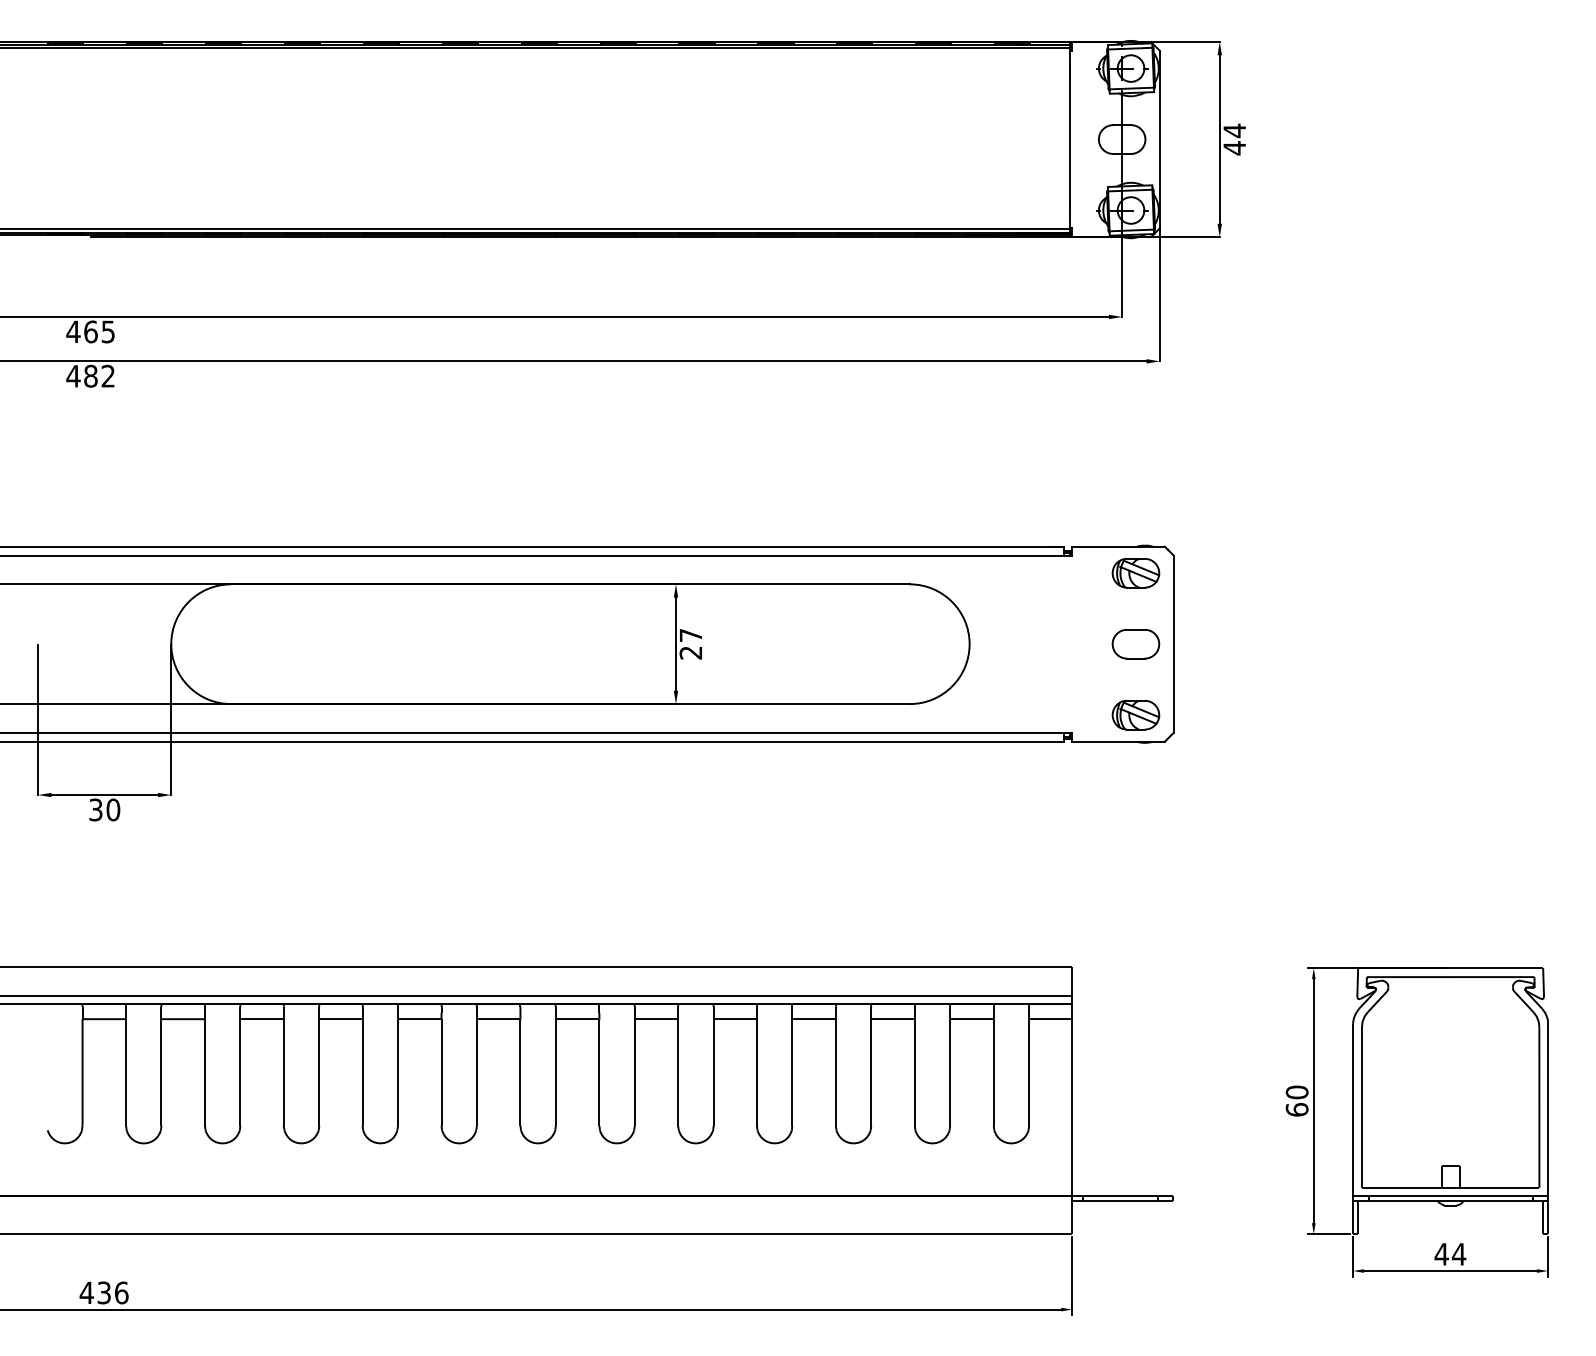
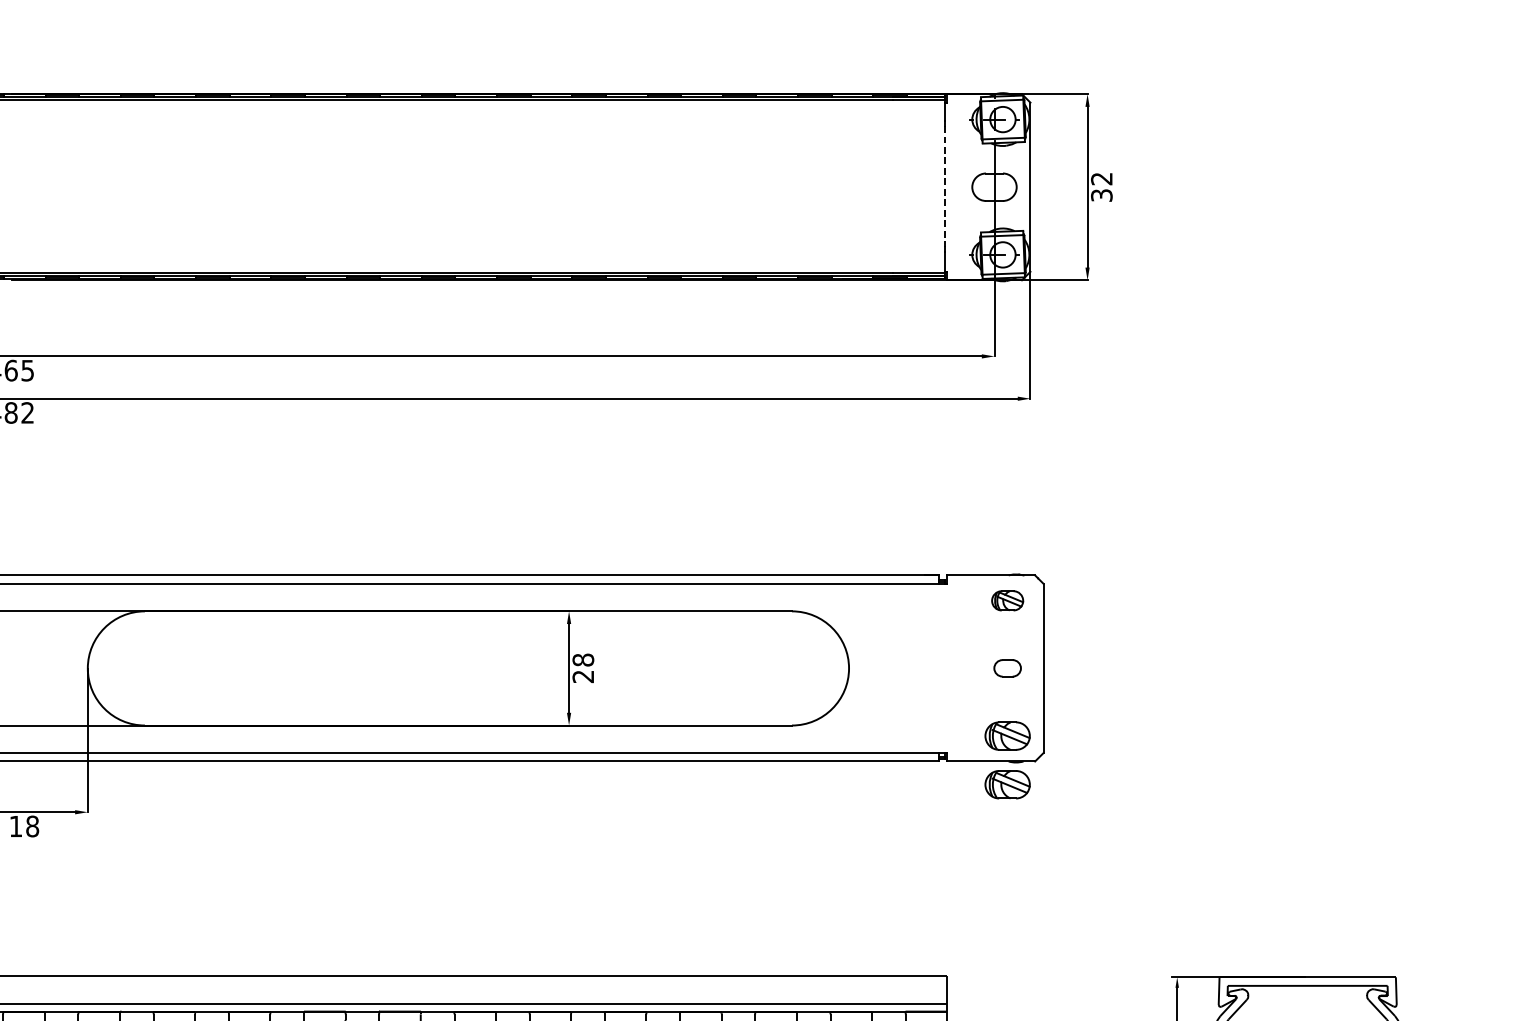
line: (1070, 139) -> (945, 187), solid -> dashed
text: (1234, 139) -> (1101, 187), 44 -> 32
part: (1135, 573) -> (1007, 601), size x0.7
text: (690, 635) -> (582, 660), 27 -> 28
part: (1135, 643) -> (1007, 667), size x0.6
part: (1135, 765) -> (1007, 784), added
text: (104, 809) -> (24, 826), 30 -> 18

